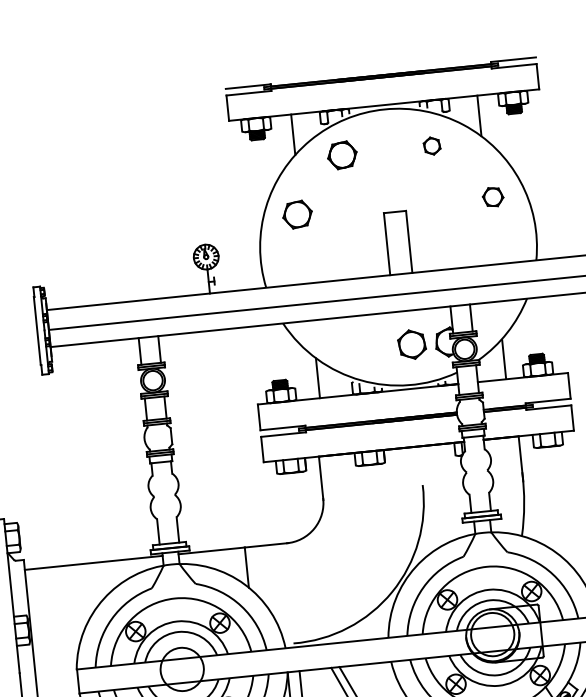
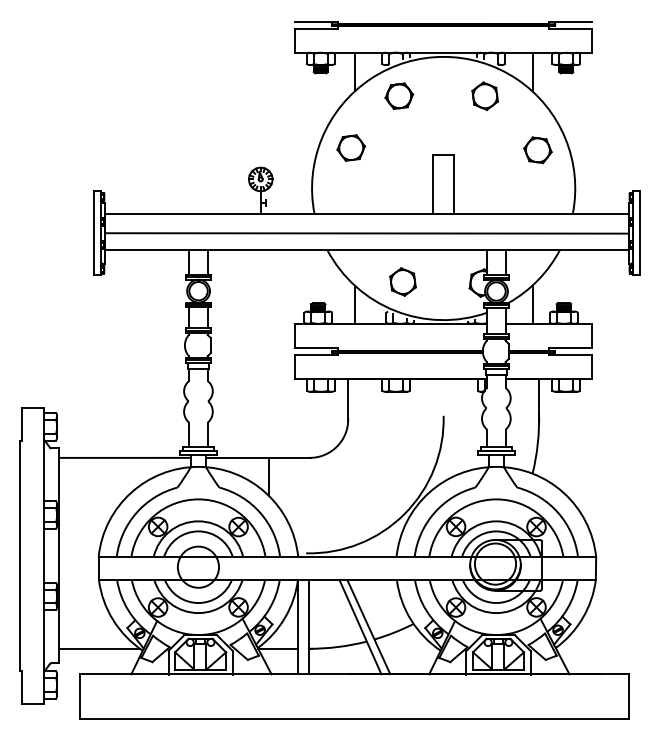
part: (431, 145) -> (484, 95), size x1.67
part: (492, 197) -> (537, 150), size x1.43
part: (411, 344) -> (402, 281), moved

